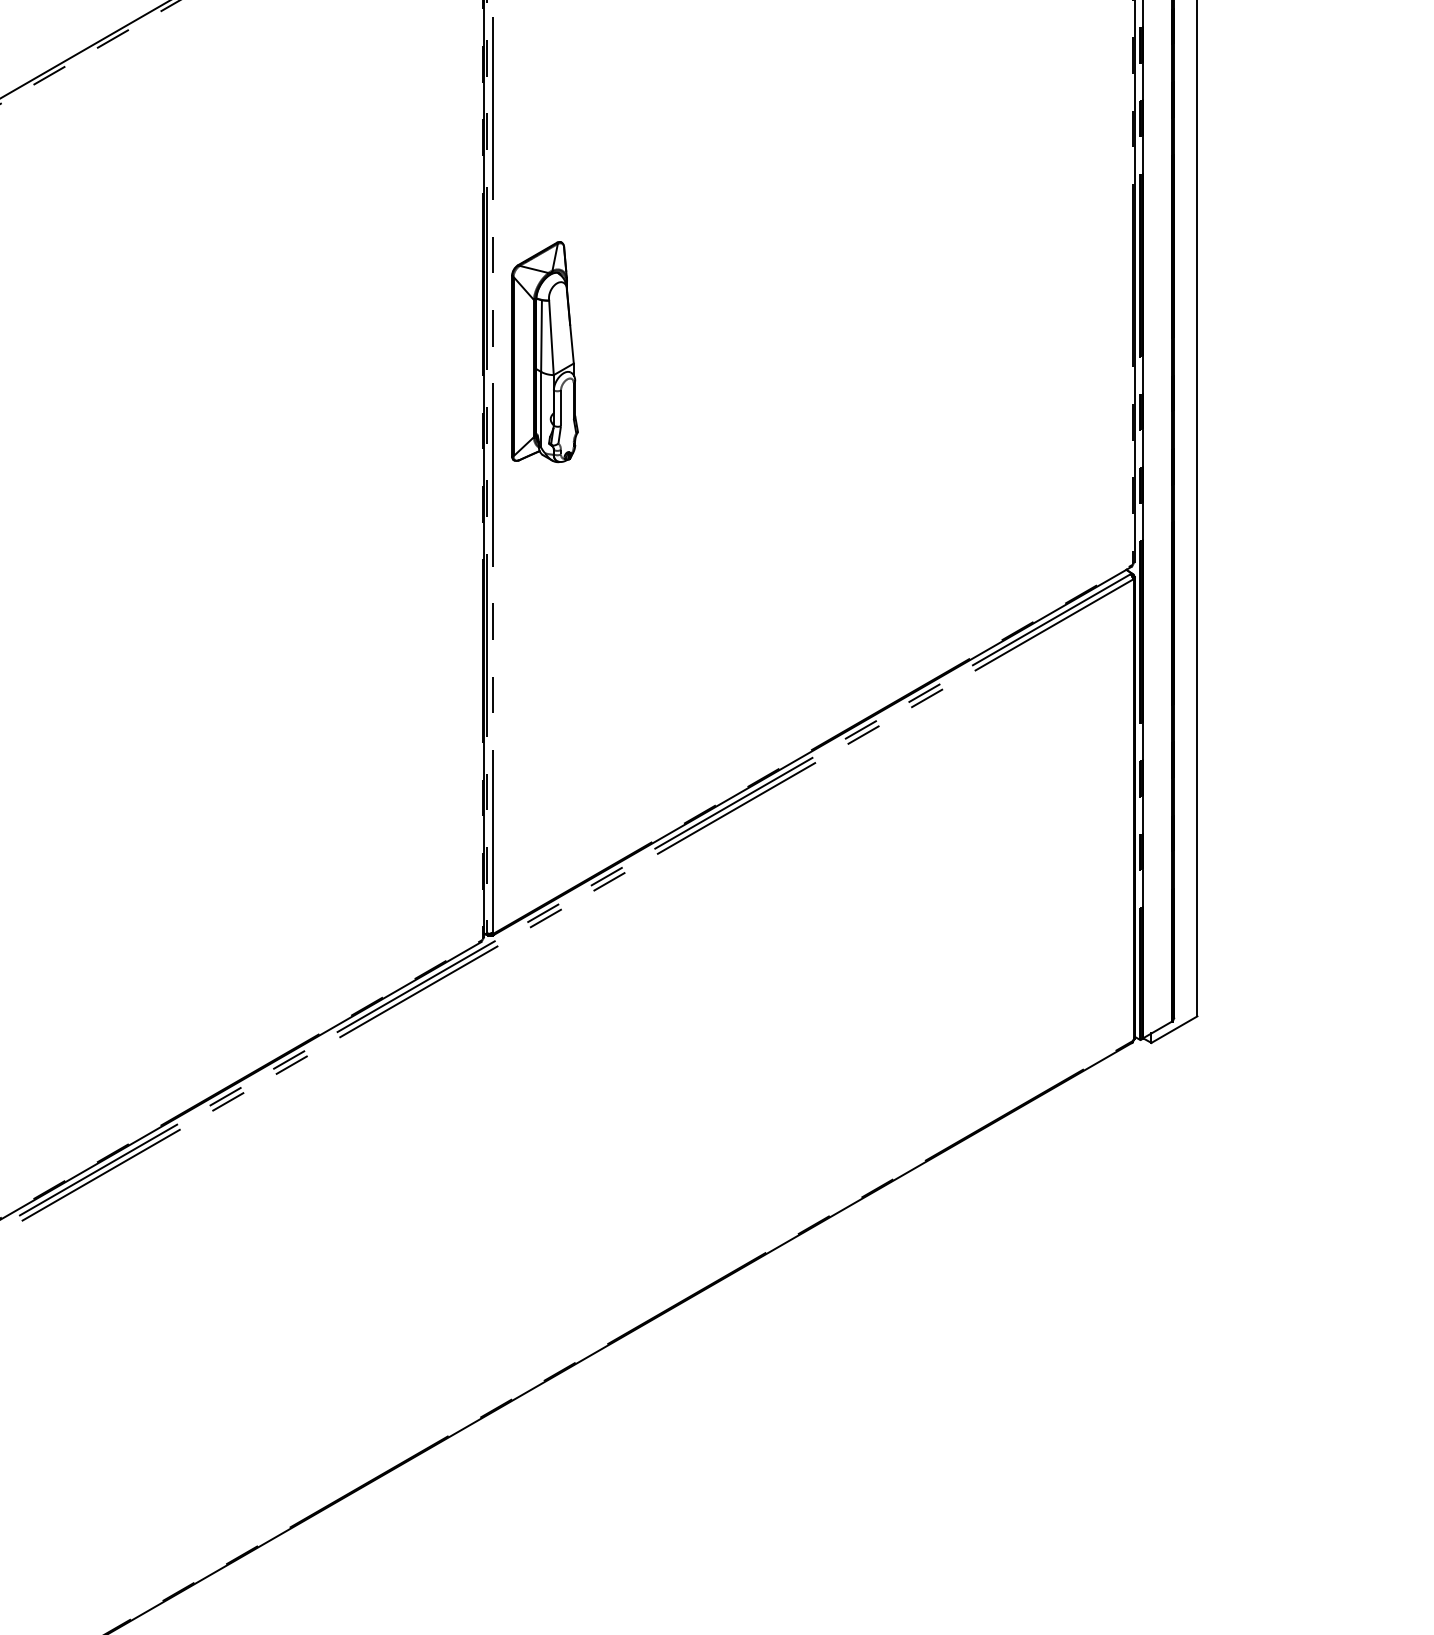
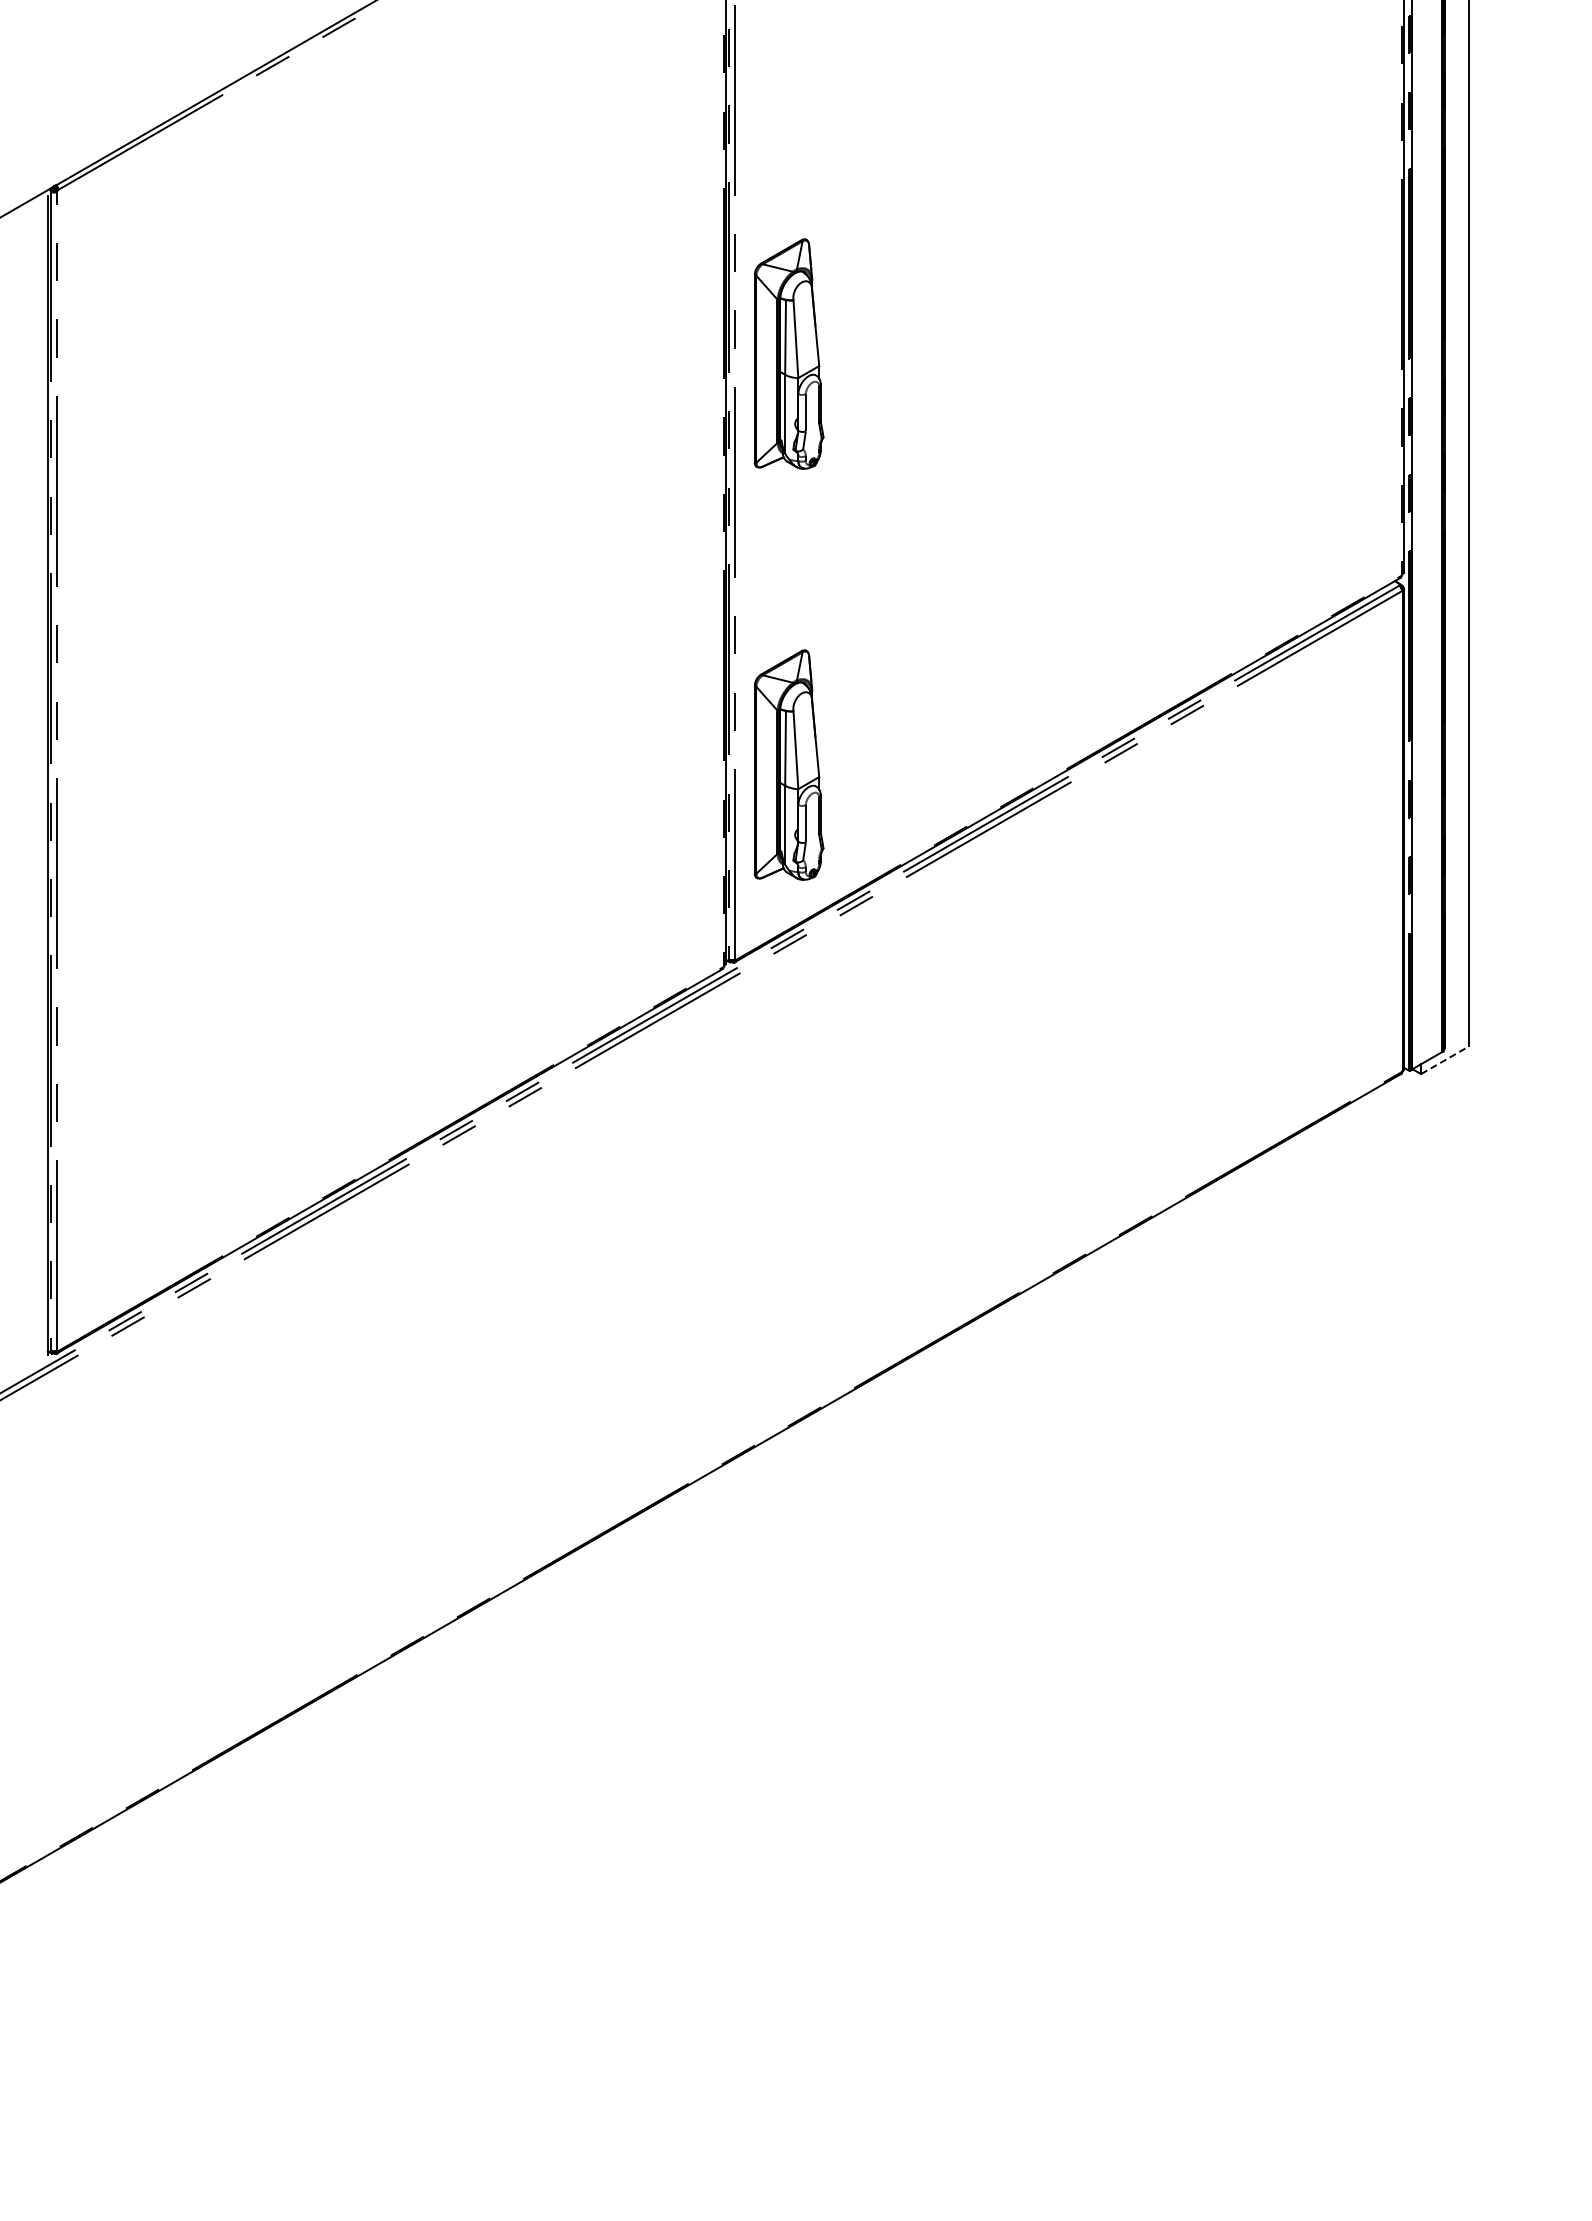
part: (544, 745) -> (788, 764), added
line: (1174, 1029) -> (1445, 1060), solid -> dashed

